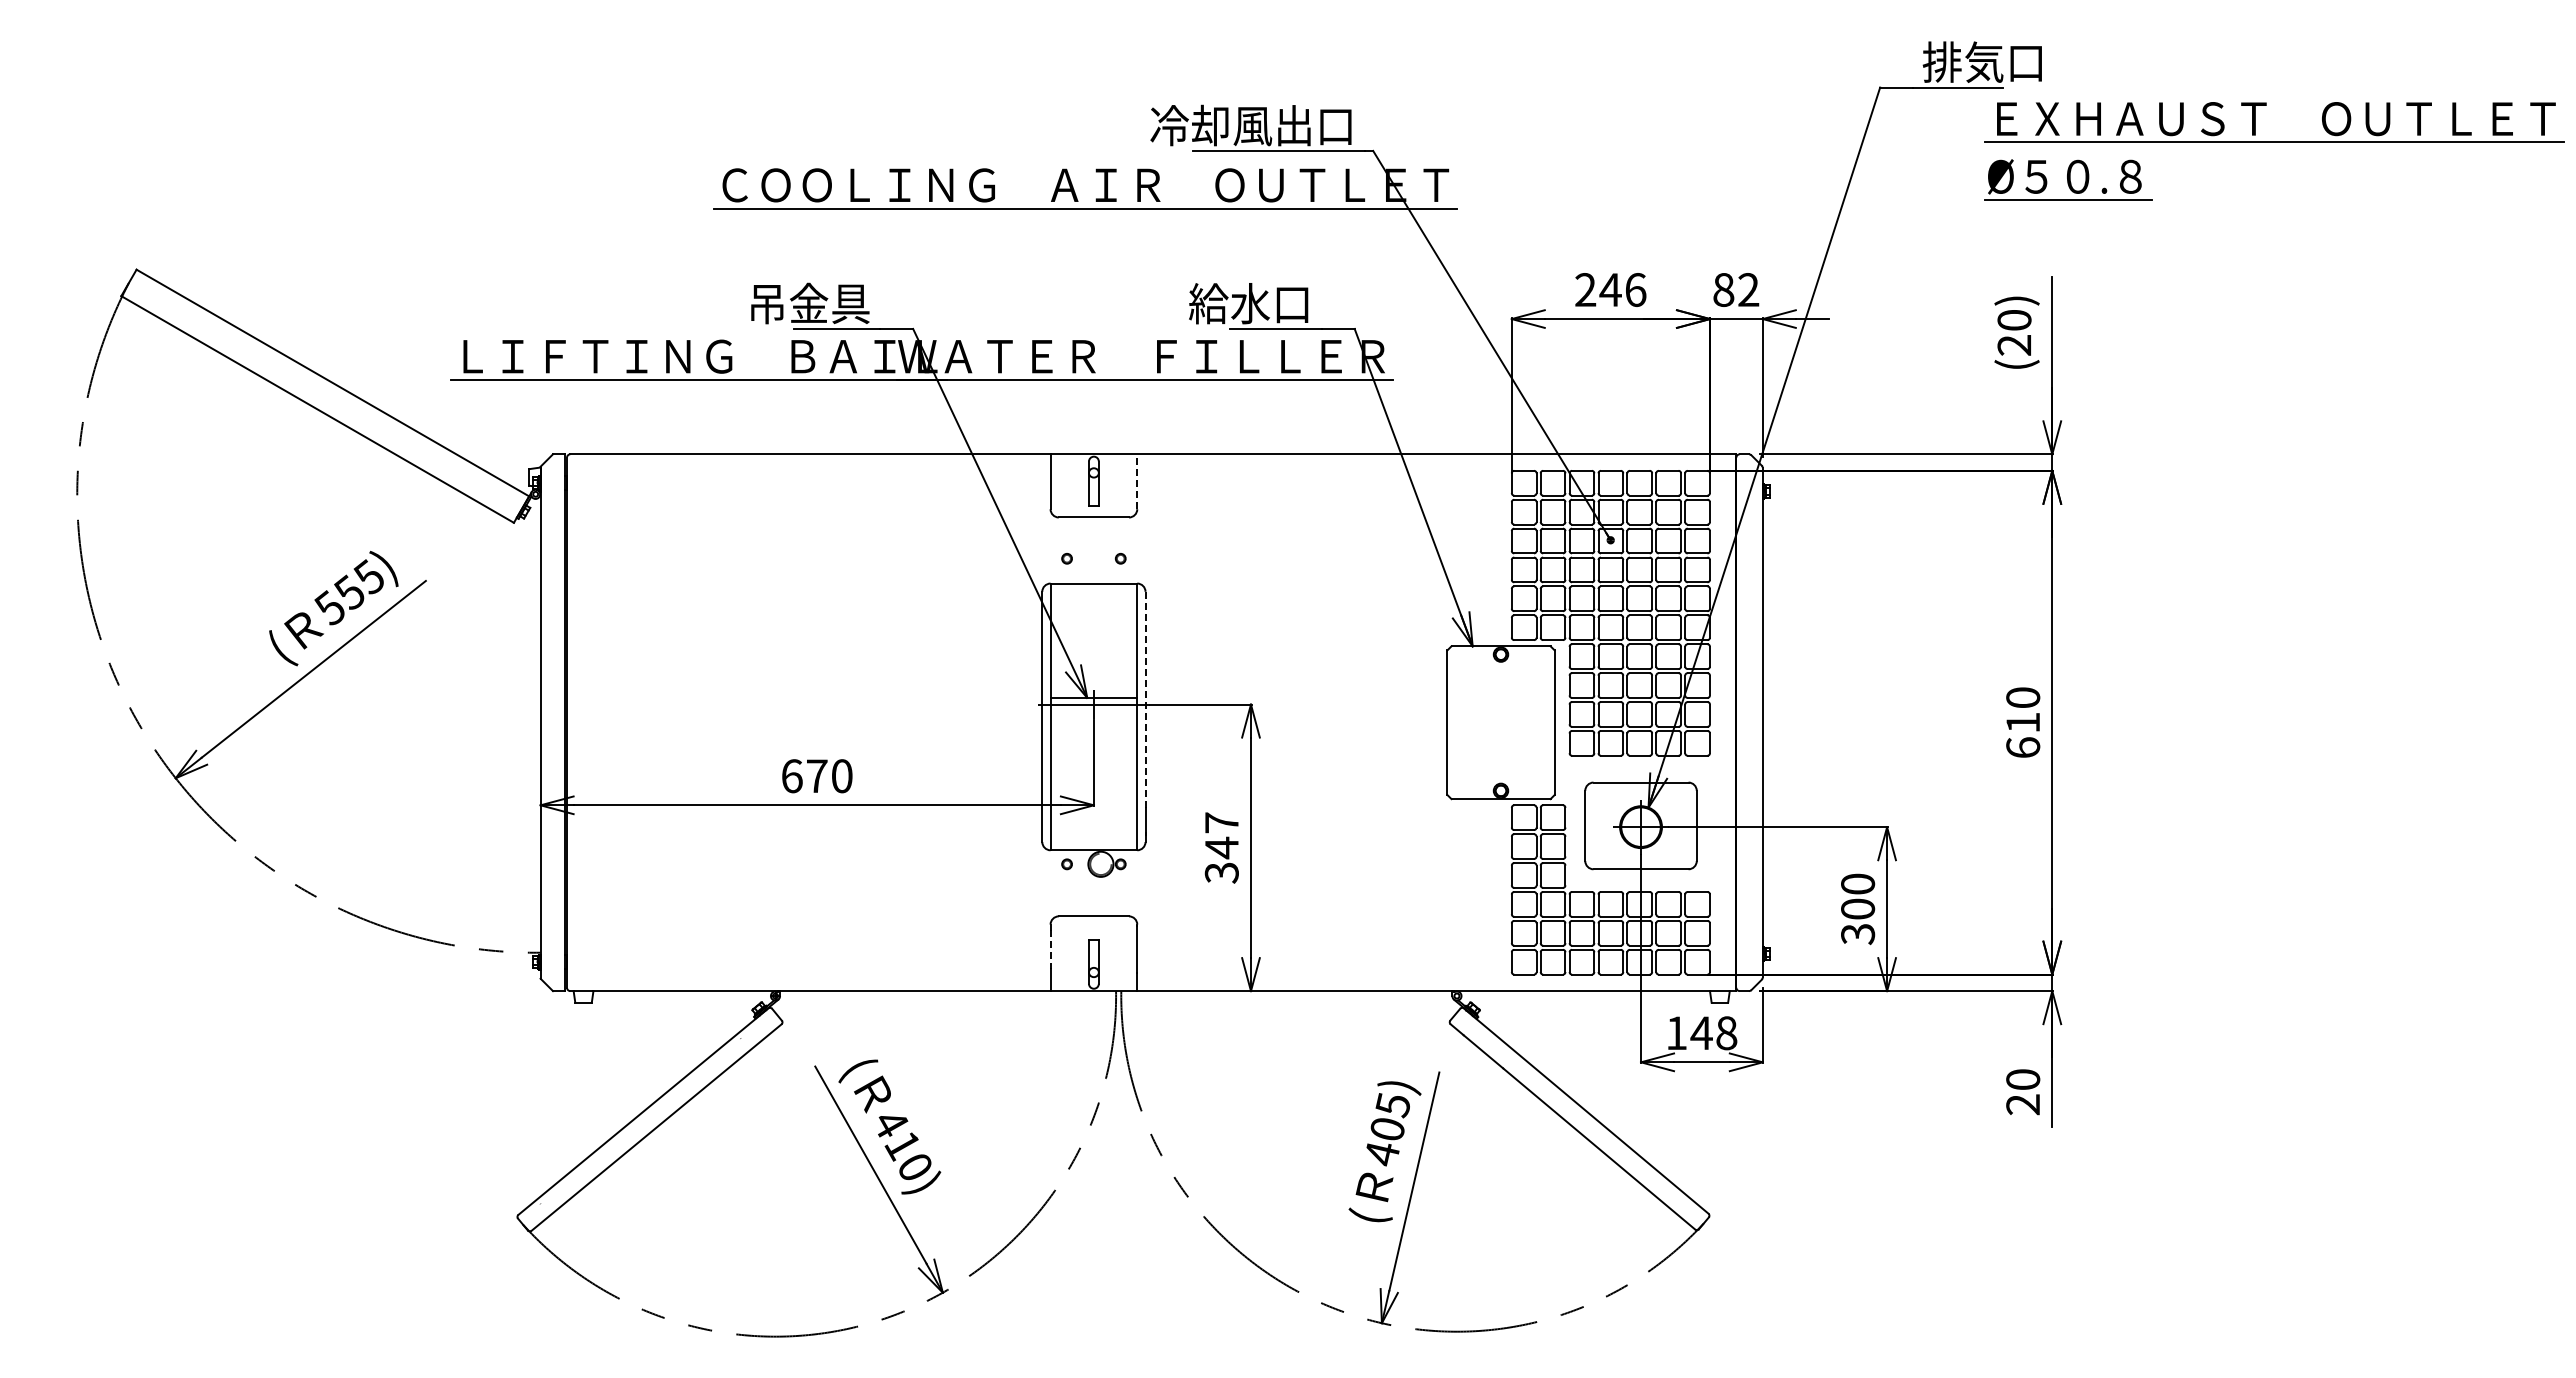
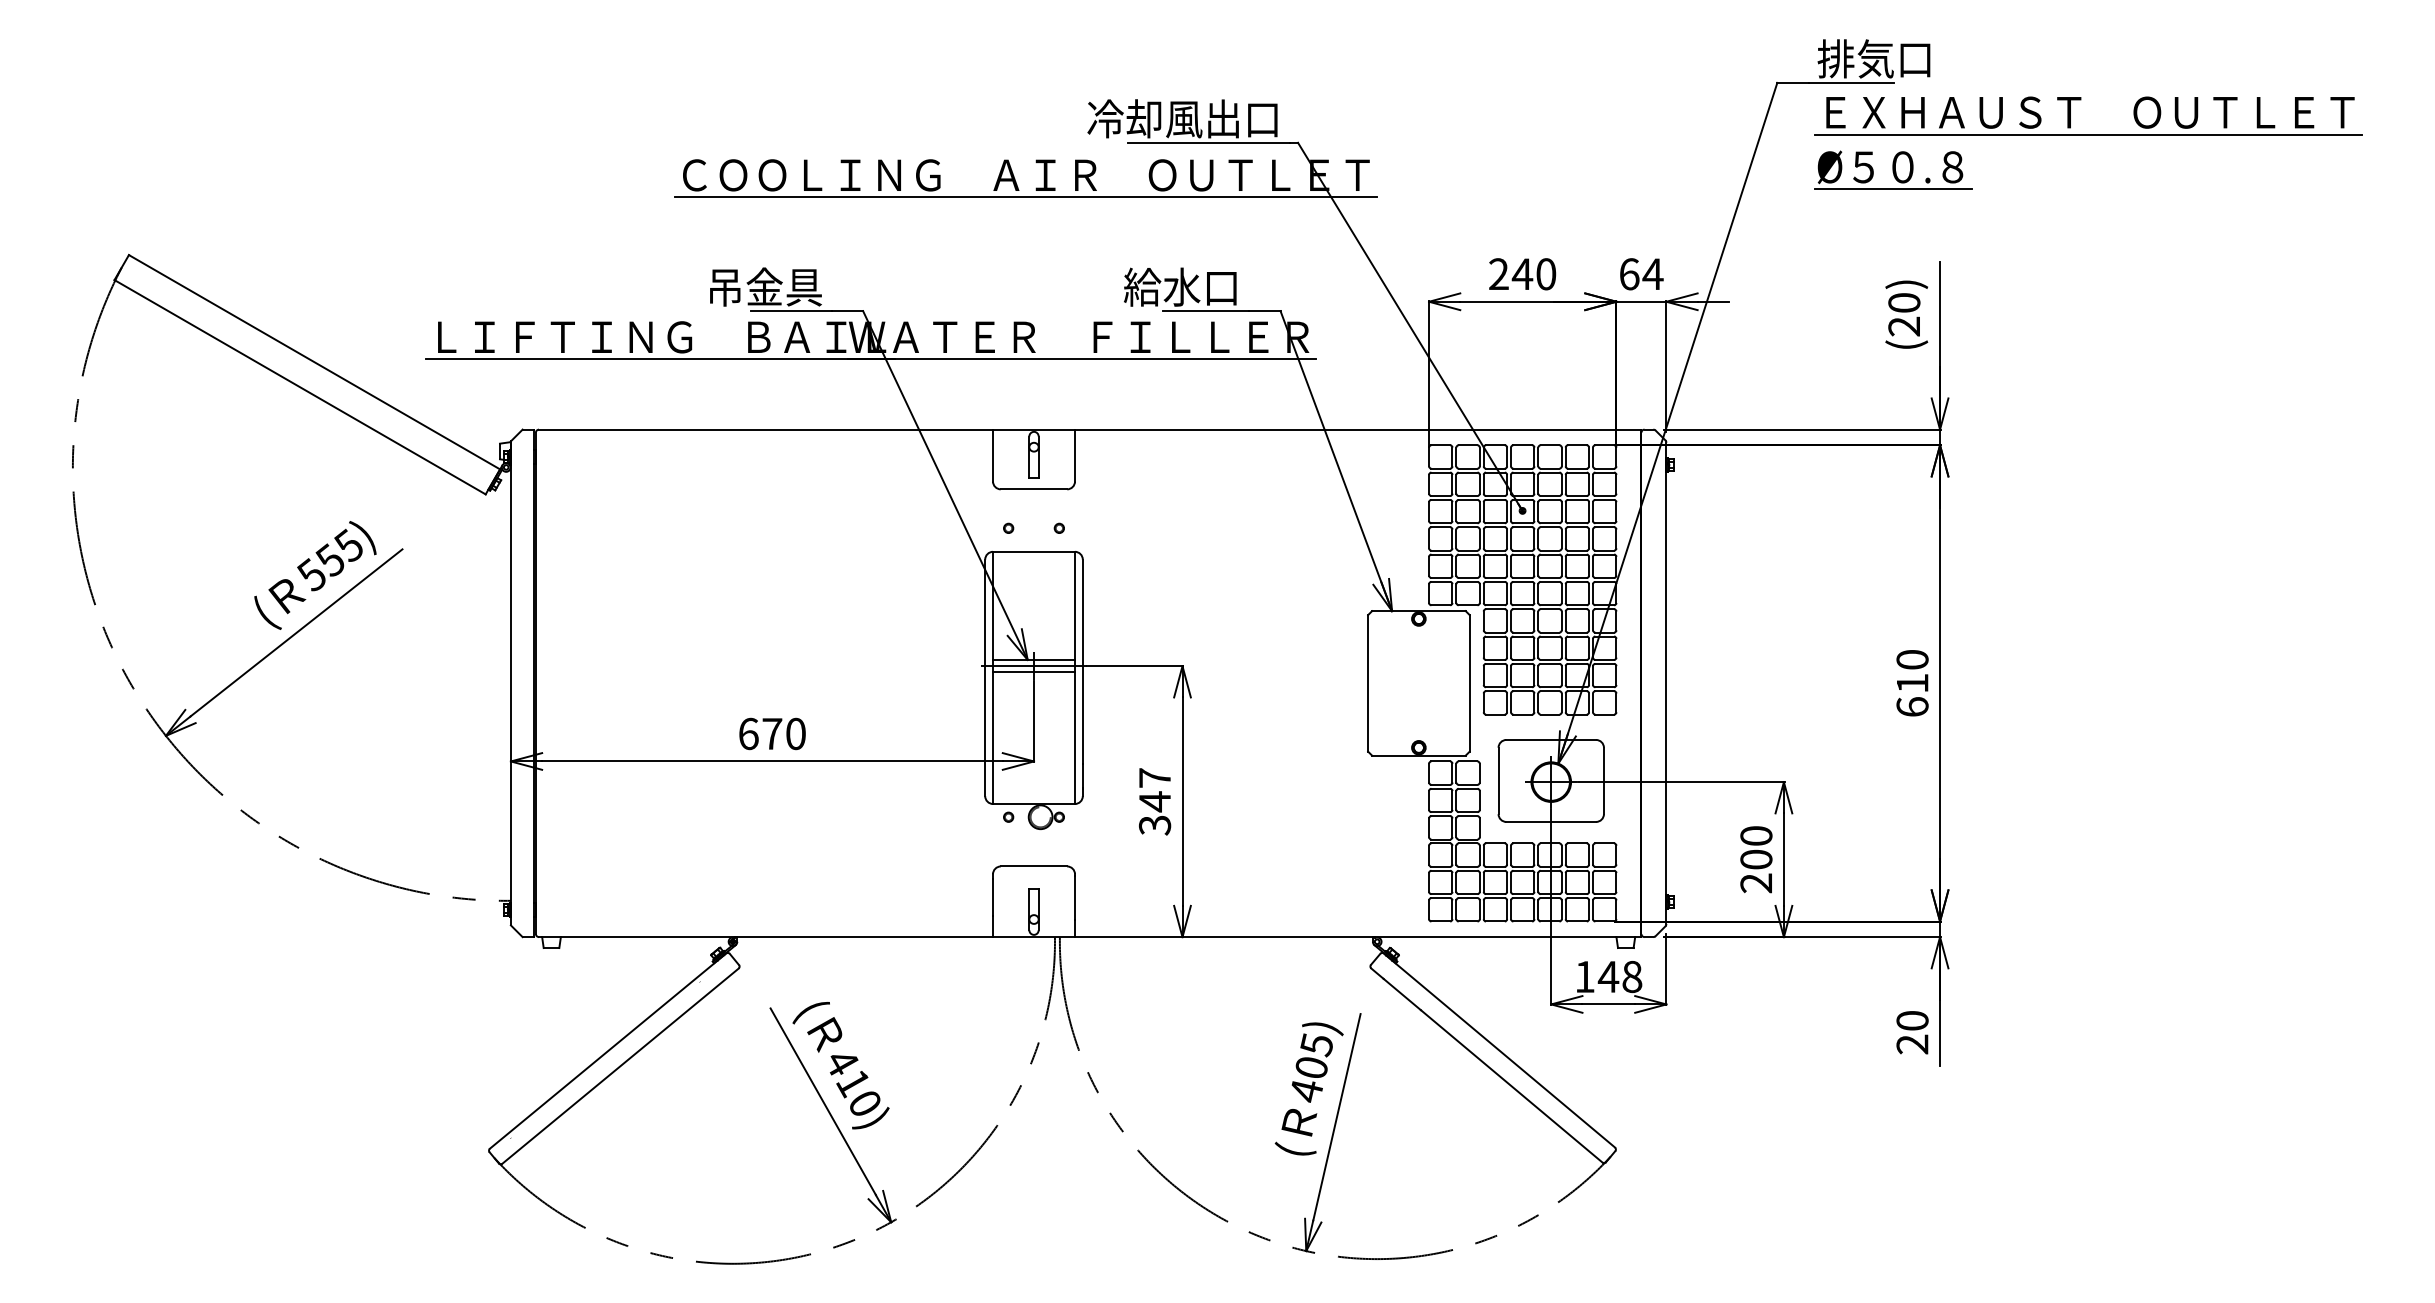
part: (2274, 142) -> (2088, 134), moved
text: (1635, 289) -> (1546, 273), 246 -> 240
text: (1736, 289) -> (1641, 273), 82 -> 64
line: (1137, 481) -> (1075, 455), dashed -> solid
line: (1145, 699) -> (1082, 661), dashed -> solid
line: (1093, 711) -> (1033, 672), added
text: (1858, 934) -> (1756, 883), 300 -> 200
line: (1050, 949) -> (992, 897), dashed -> solid

